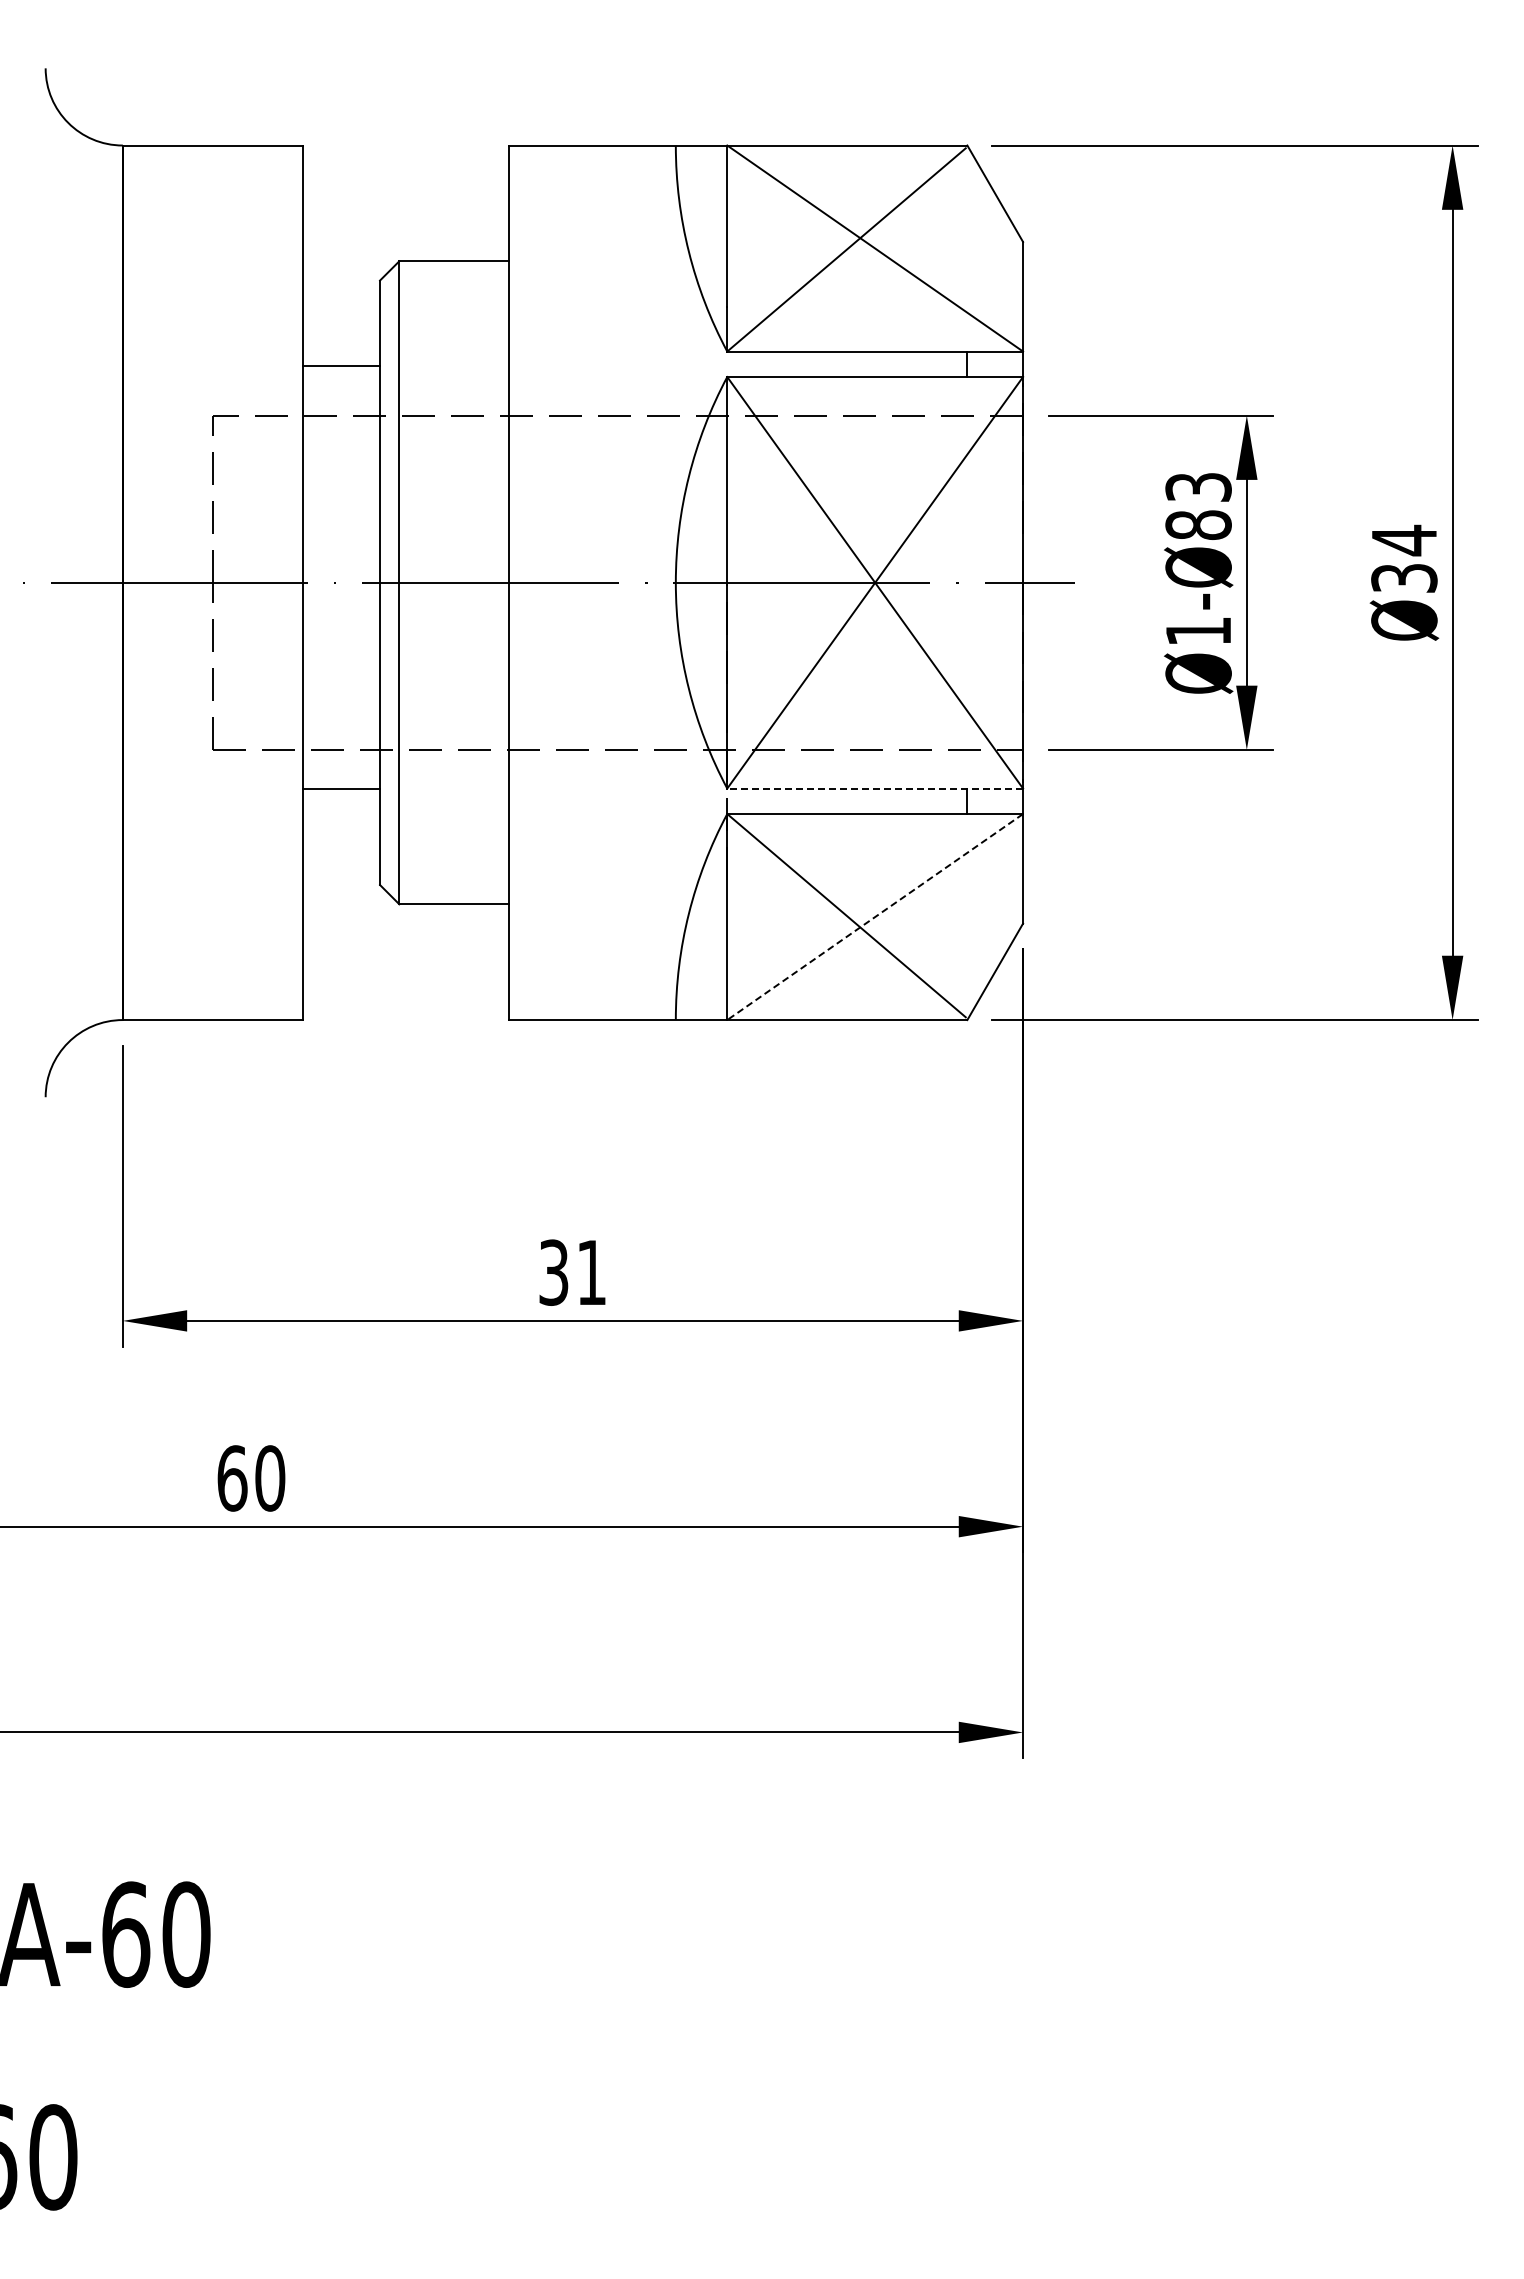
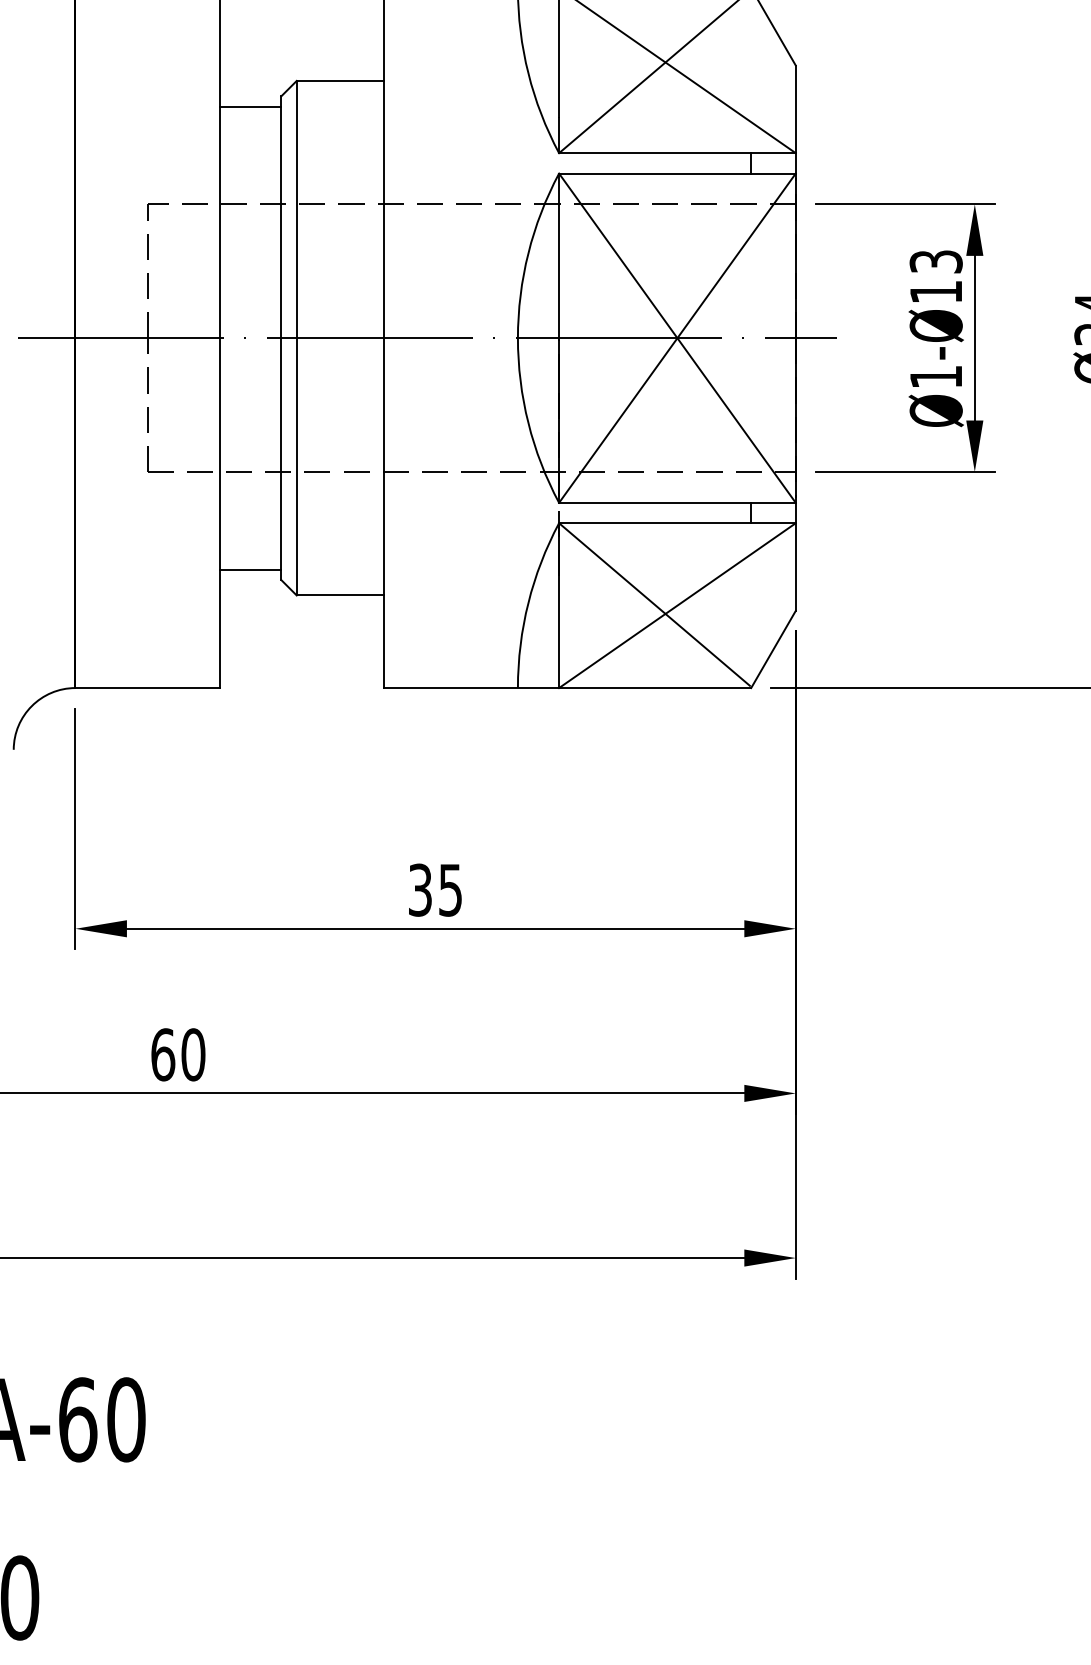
line: (341, 366) -> (250, 106), moved
text: (1198, 524) -> (936, 291), 83 -> 13
line: (875, 788) -> (677, 502), dashed -> solid
line: (341, 789) -> (250, 570), moved
line: (874, 917) -> (676, 606), dashed -> solid
text: (591, 1272) -> (450, 890), 31 -> 35

